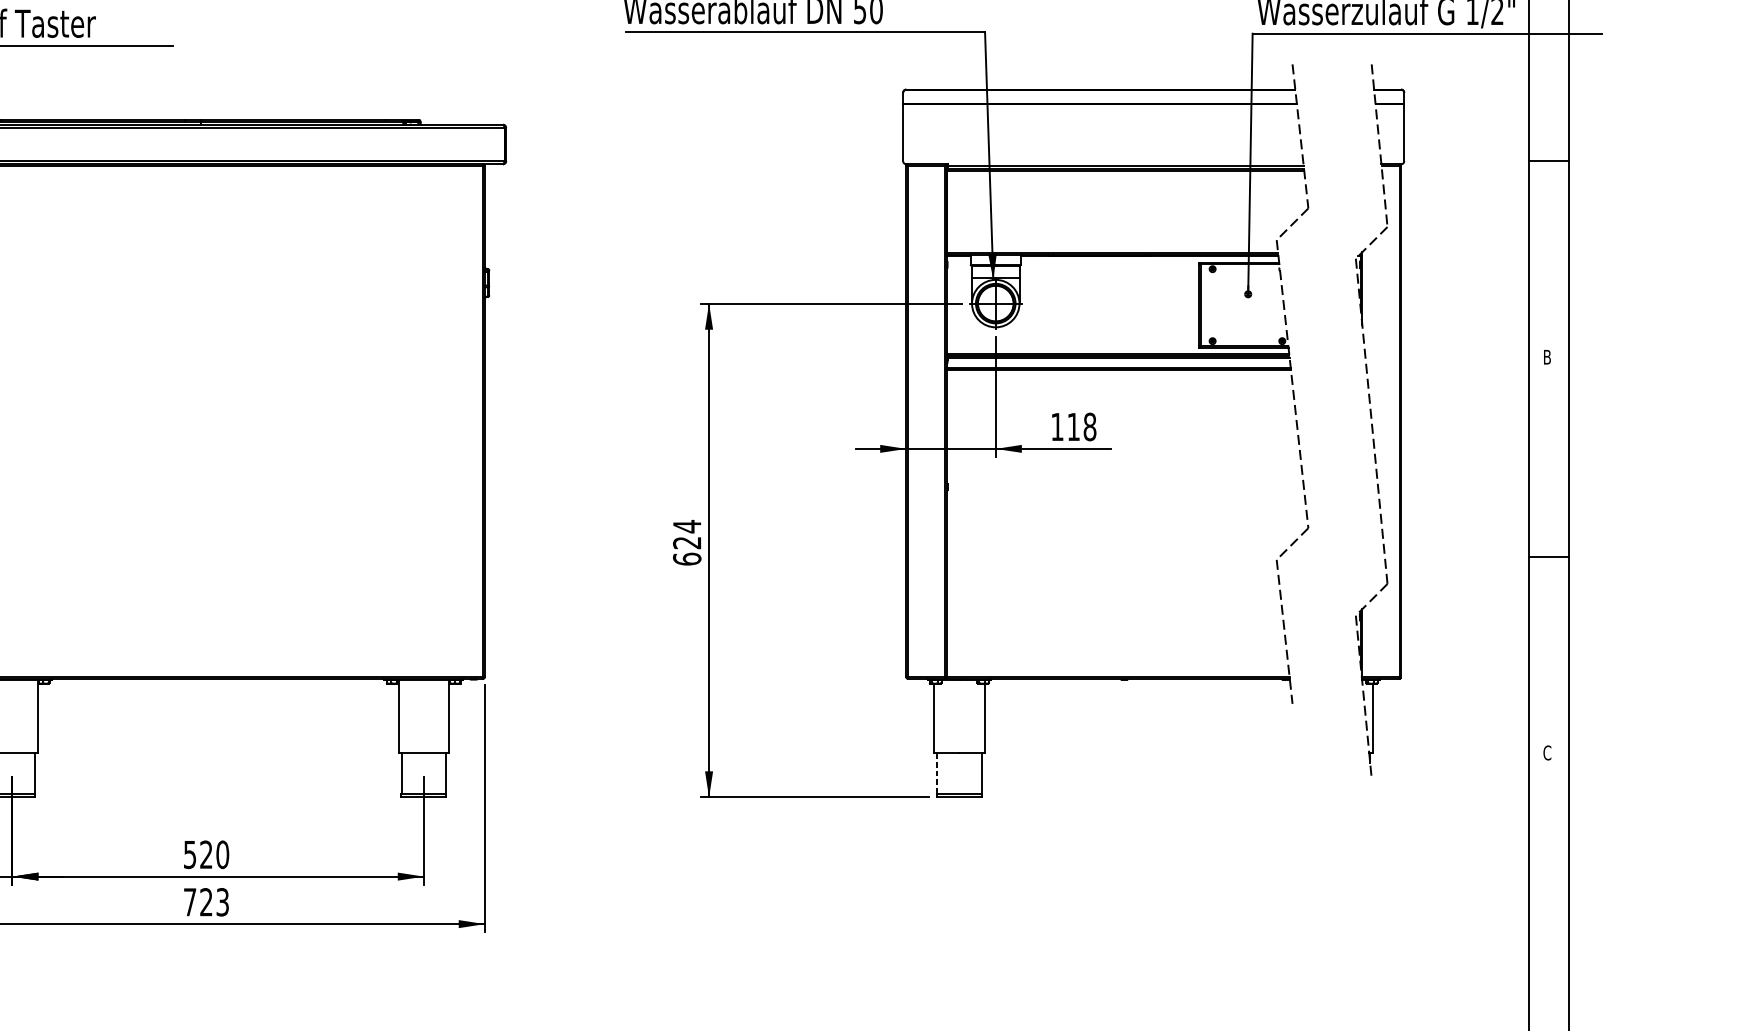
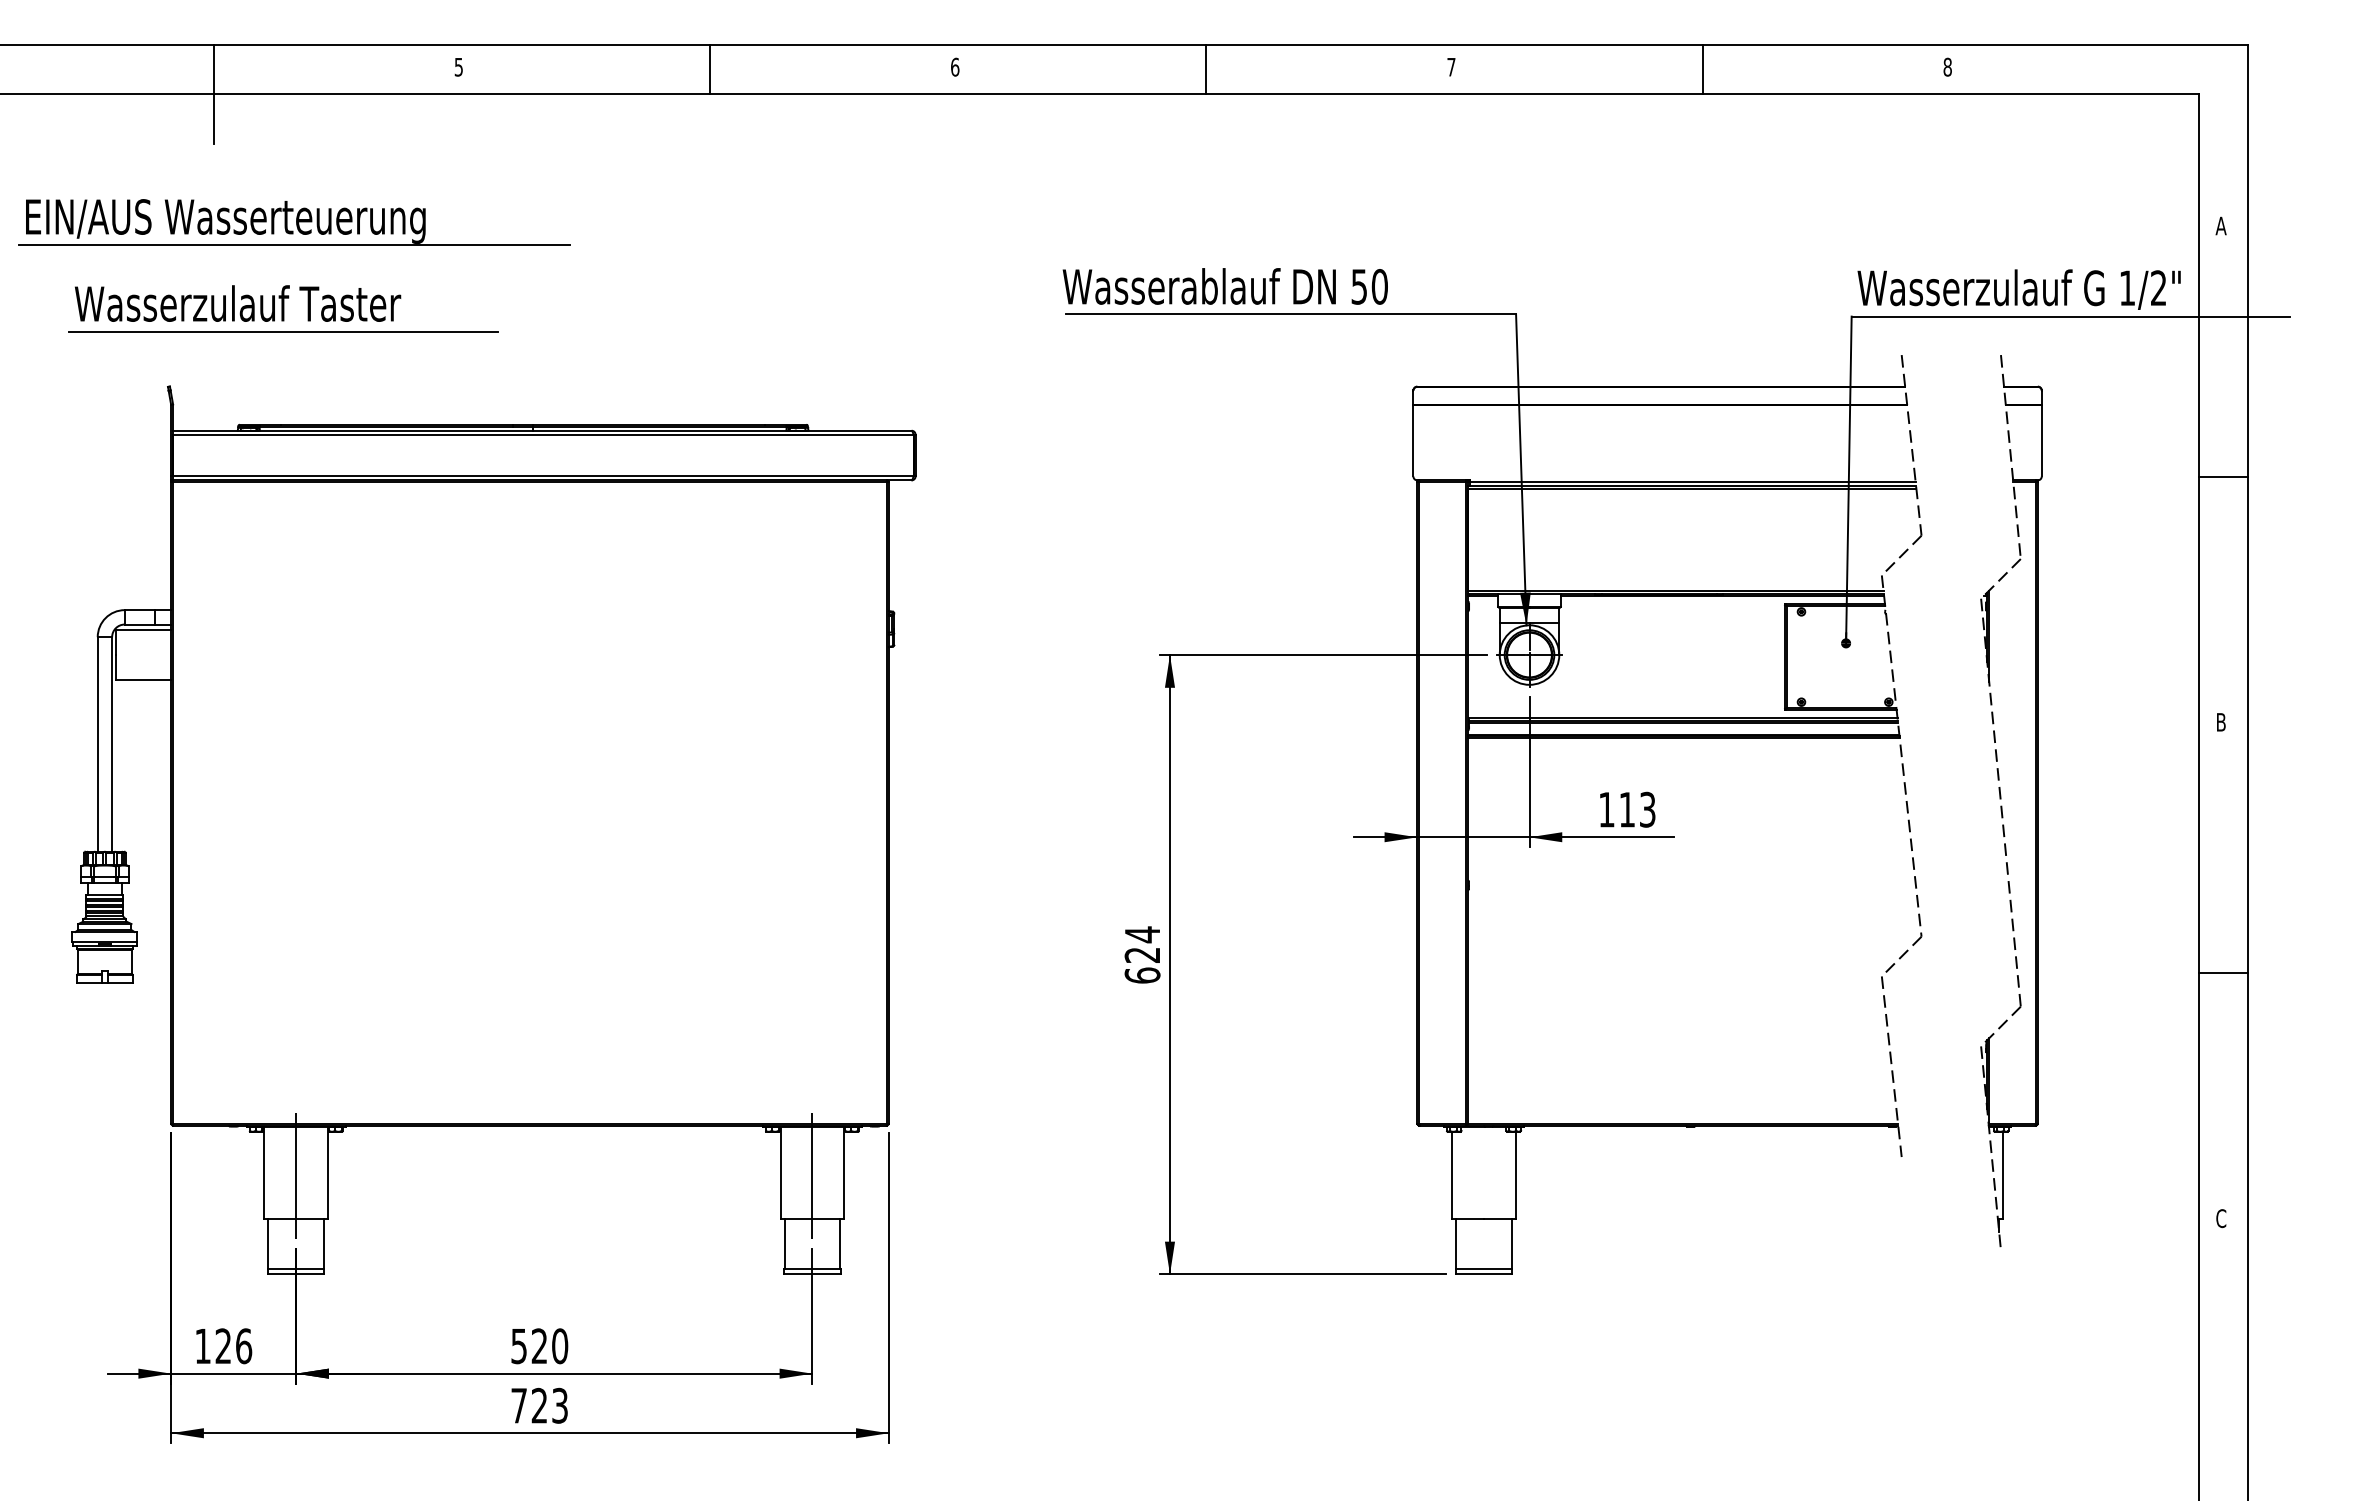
text: (1089, 426) -> (1647, 809), 118 -> 113
line: (12, 716) -> (296, 1172), added
line: (424, 716) -> (812, 1172), added
line: (937, 773) -> (1456, 1244), dashed -> solid

